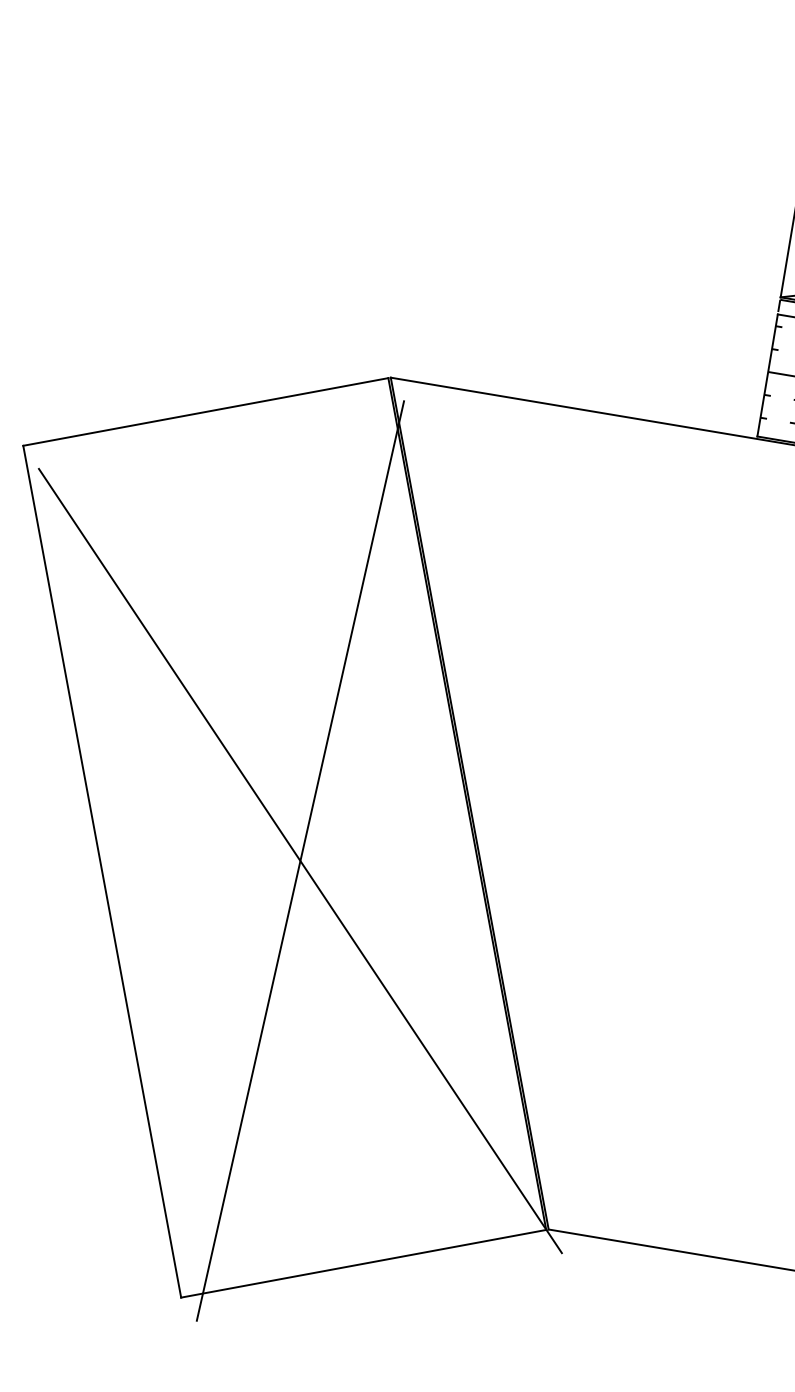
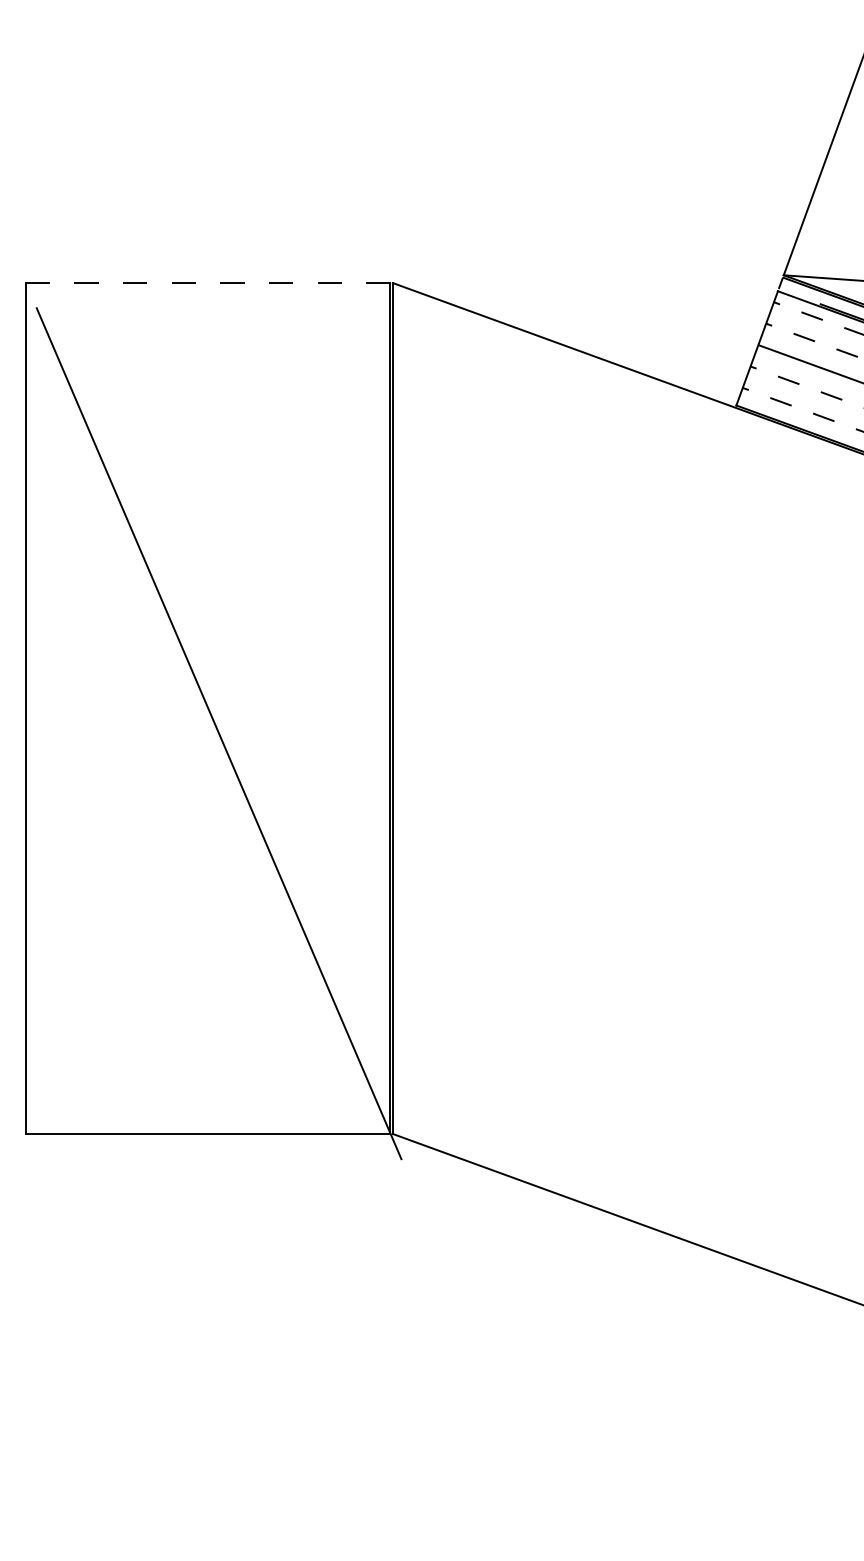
line: (205, 412) -> (207, 283), solid -> dashed
line: (299, 860) -> (218, 733), removed

